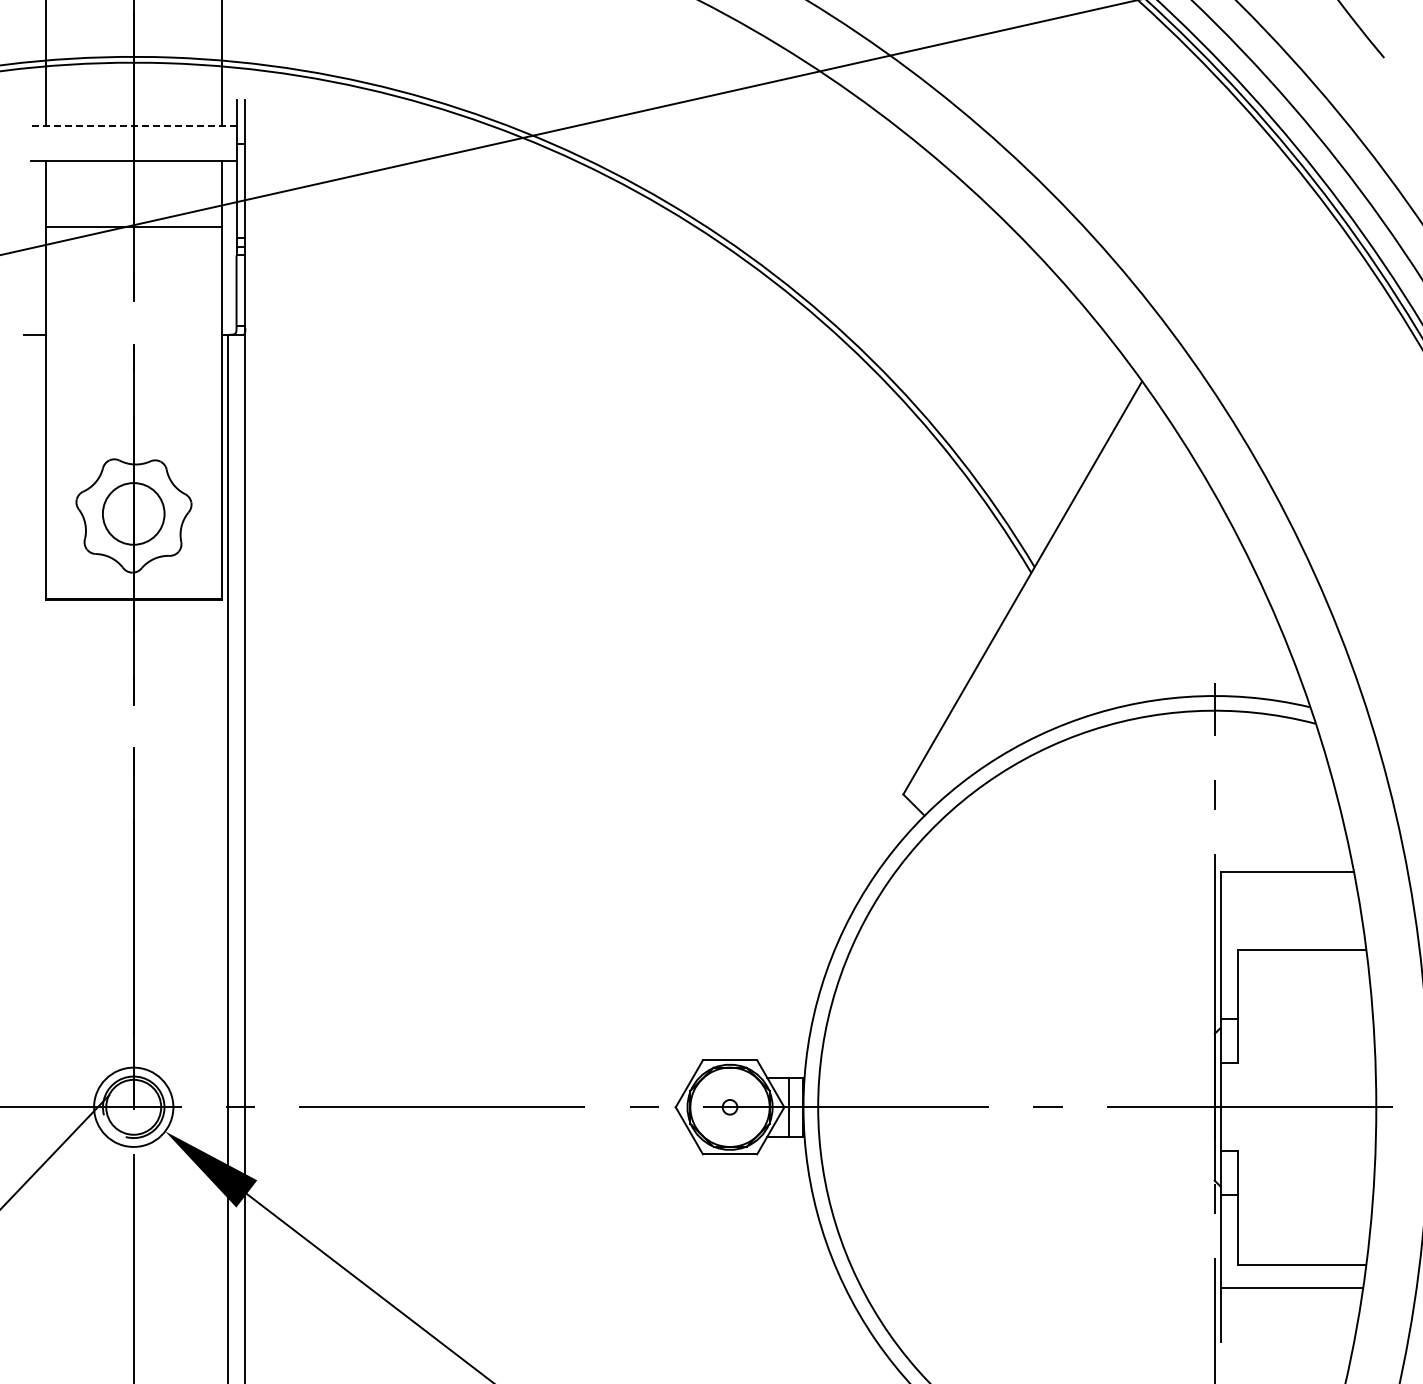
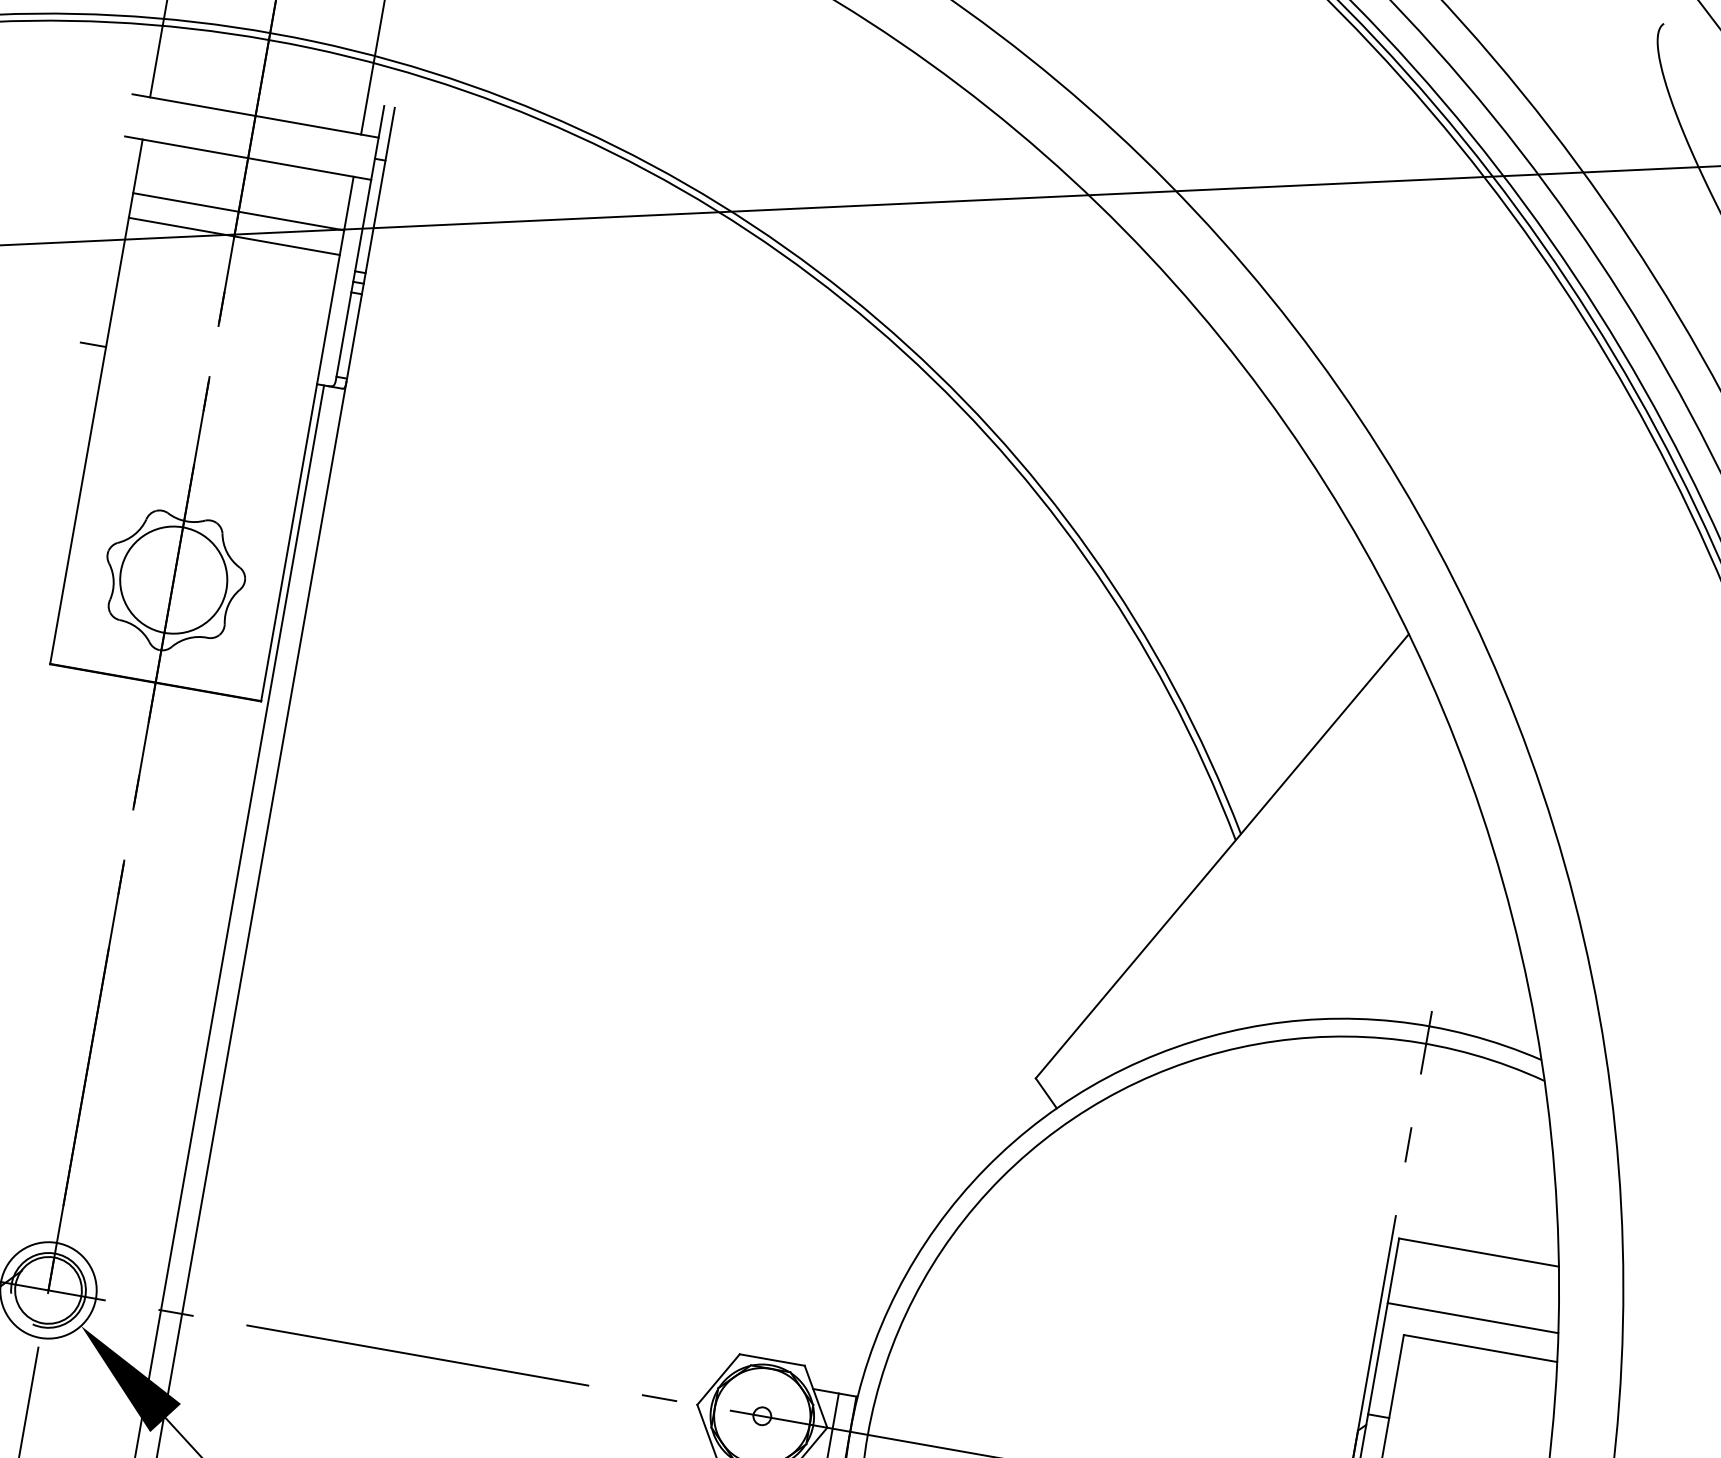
line: (133, 126) -> (255, 116), dashed -> solid
line: (133, 206) -> (238, 212), added
circle: (133, 513) -> (173, 579), size x1.43
line: (1291, 926) -> (1472, 1318), added

